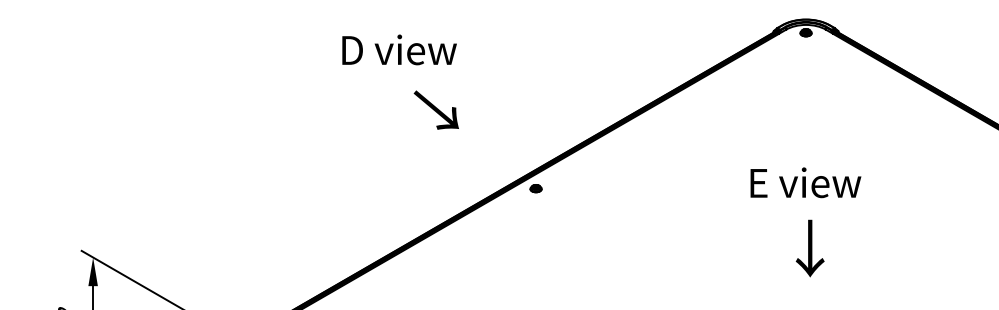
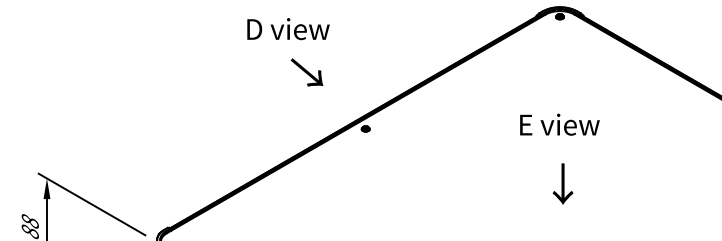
text: (399, 50) -> (288, 29), moved
text: (435, 110) -> (306, 72), moved
text: (809, 247) -> (562, 183), moved

